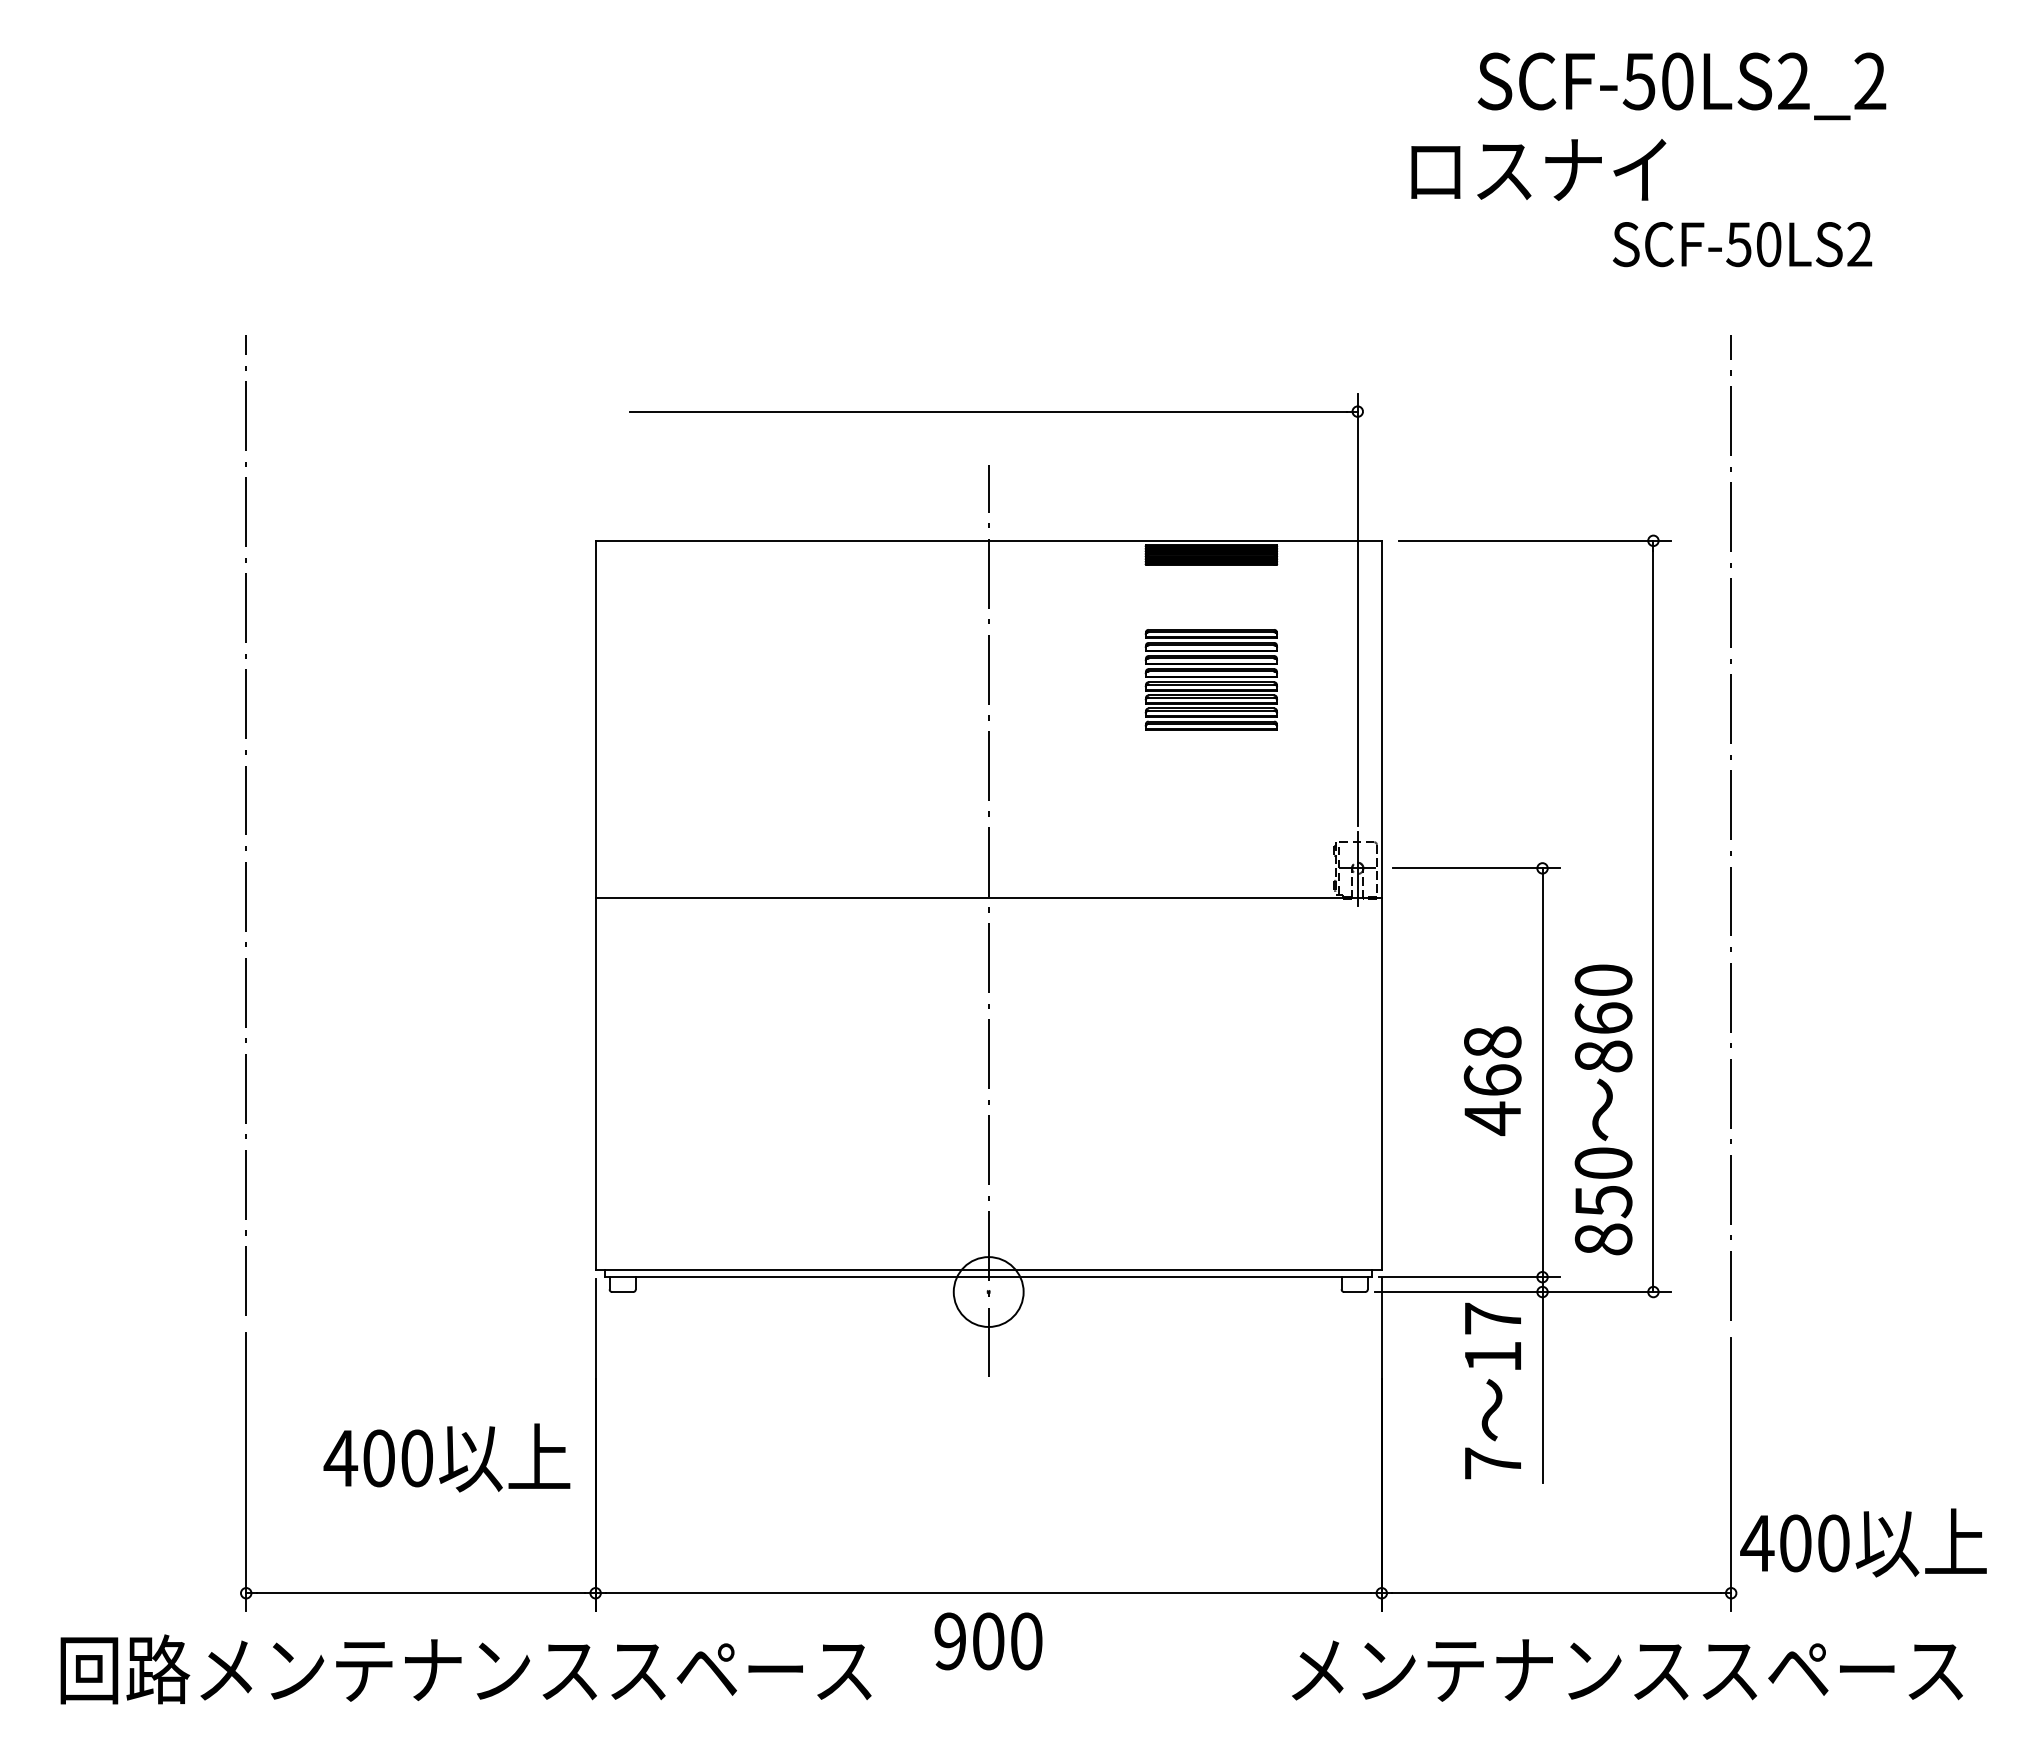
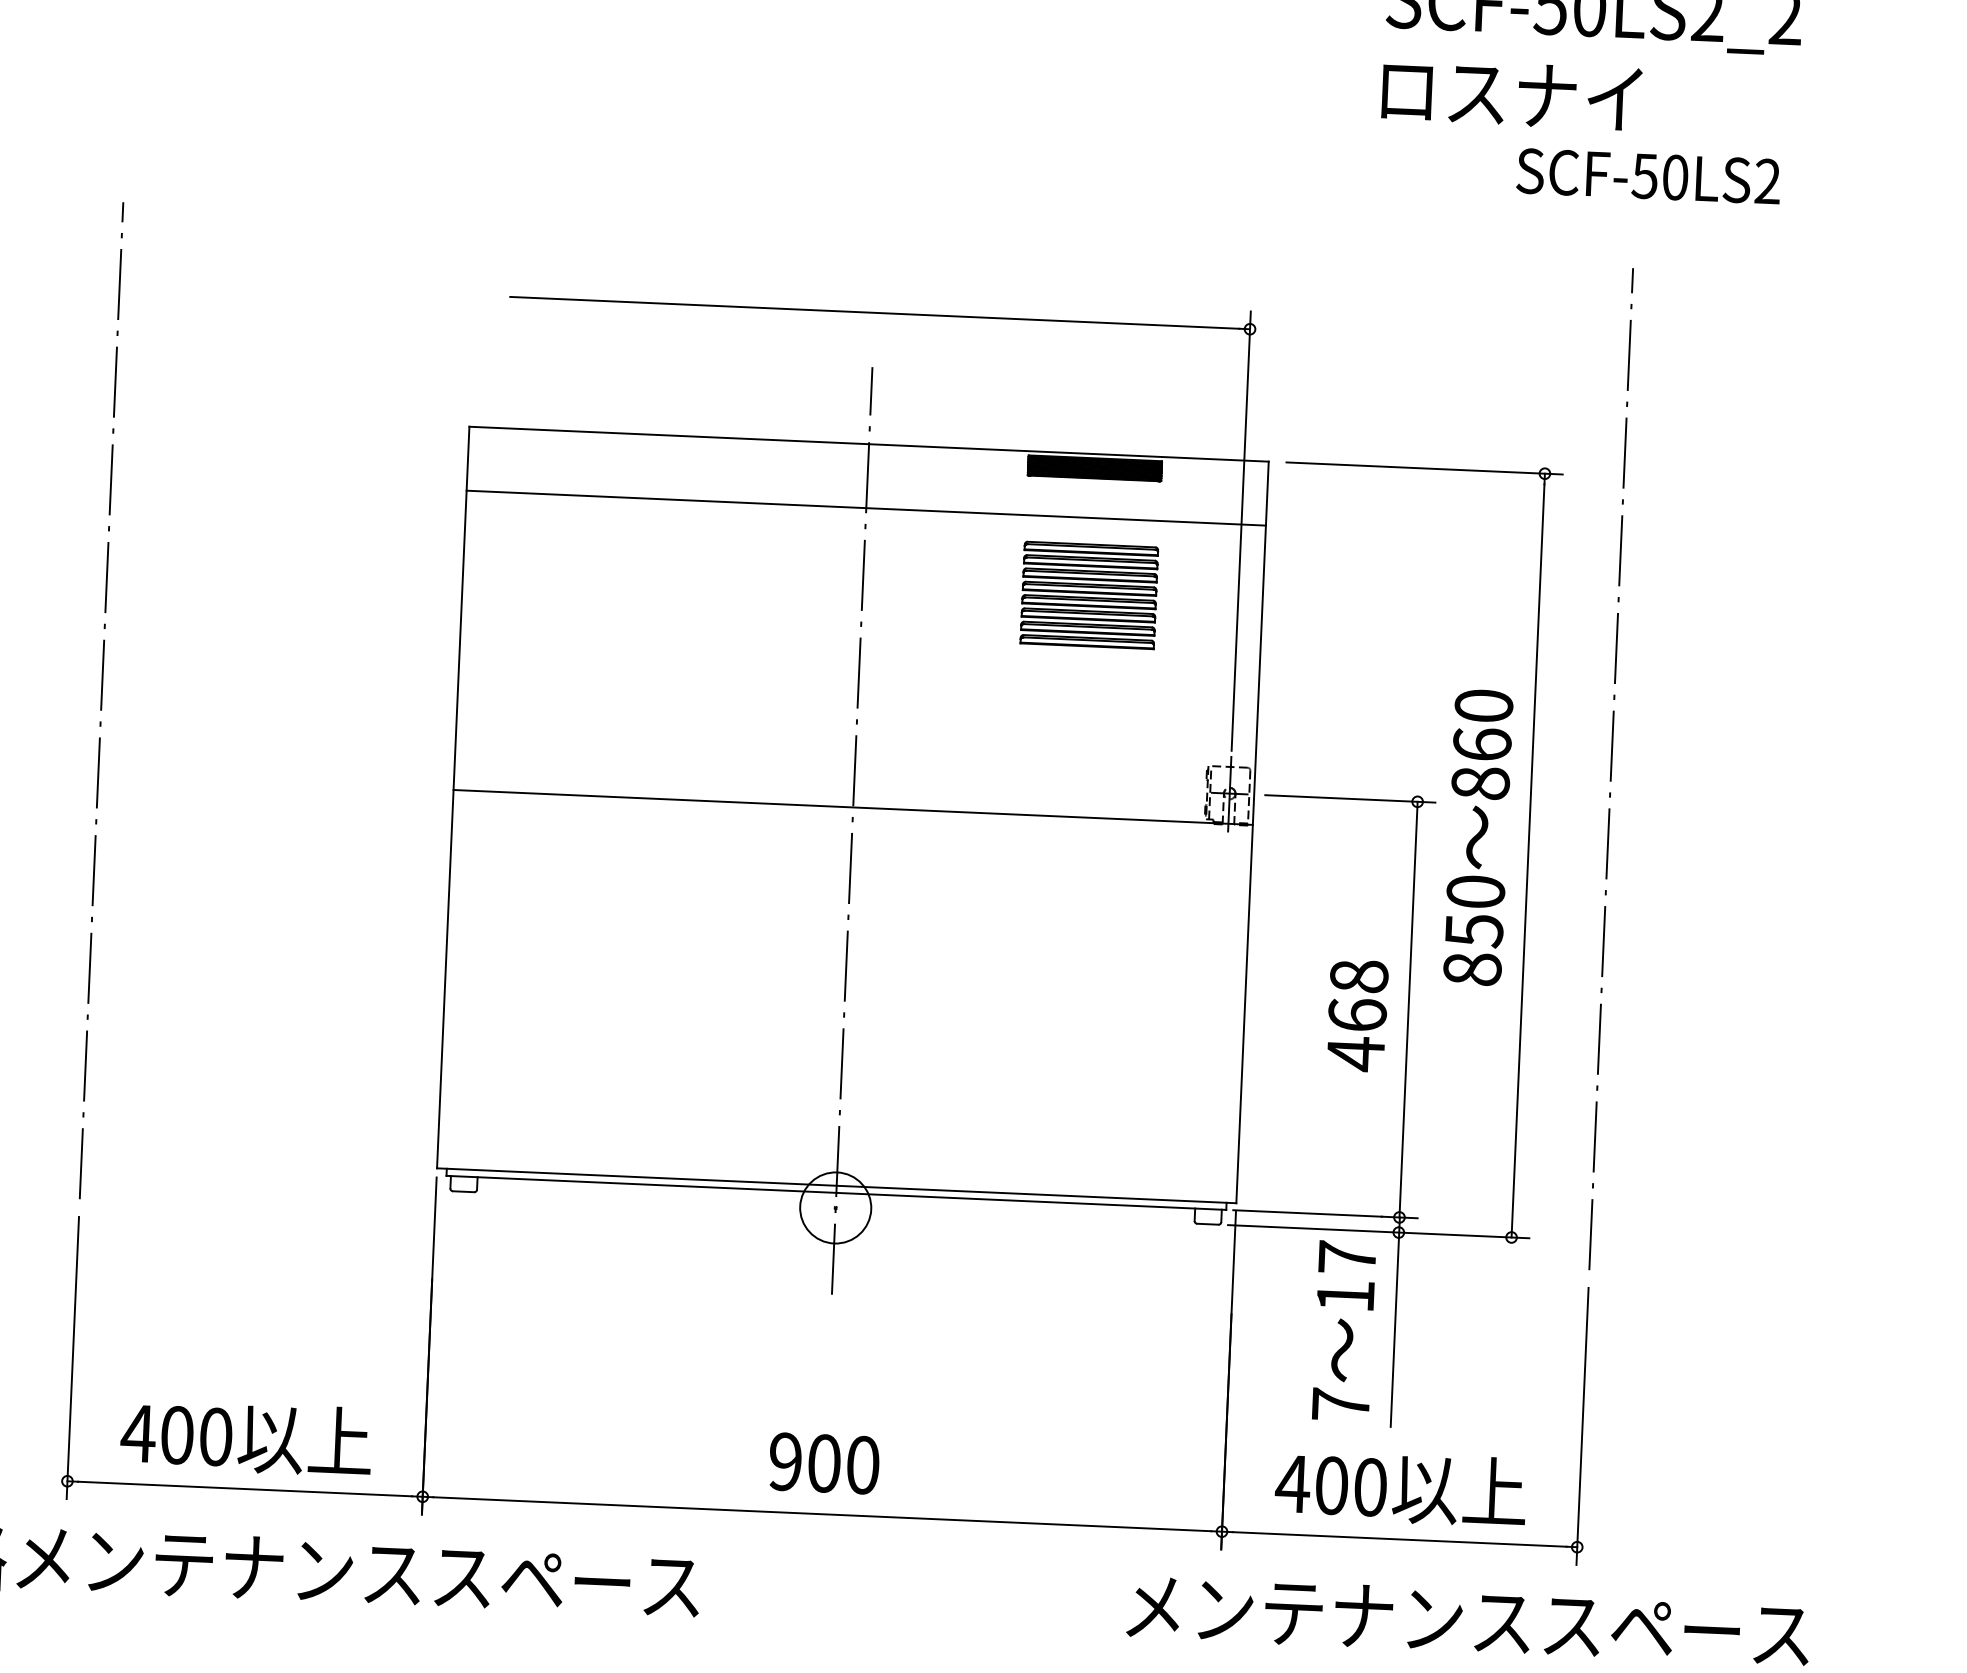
text: (1538, 169) -> (1511, 93), moved
line: (988, 603) -> (866, 507), added
text: (1603, 1109) -> (1478, 837), moved
text: (446, 1457) -> (245, 1437), moved
text: (1863, 1542) -> (1400, 1487), moved
text: (988, 1641) -> (824, 1463), moved

